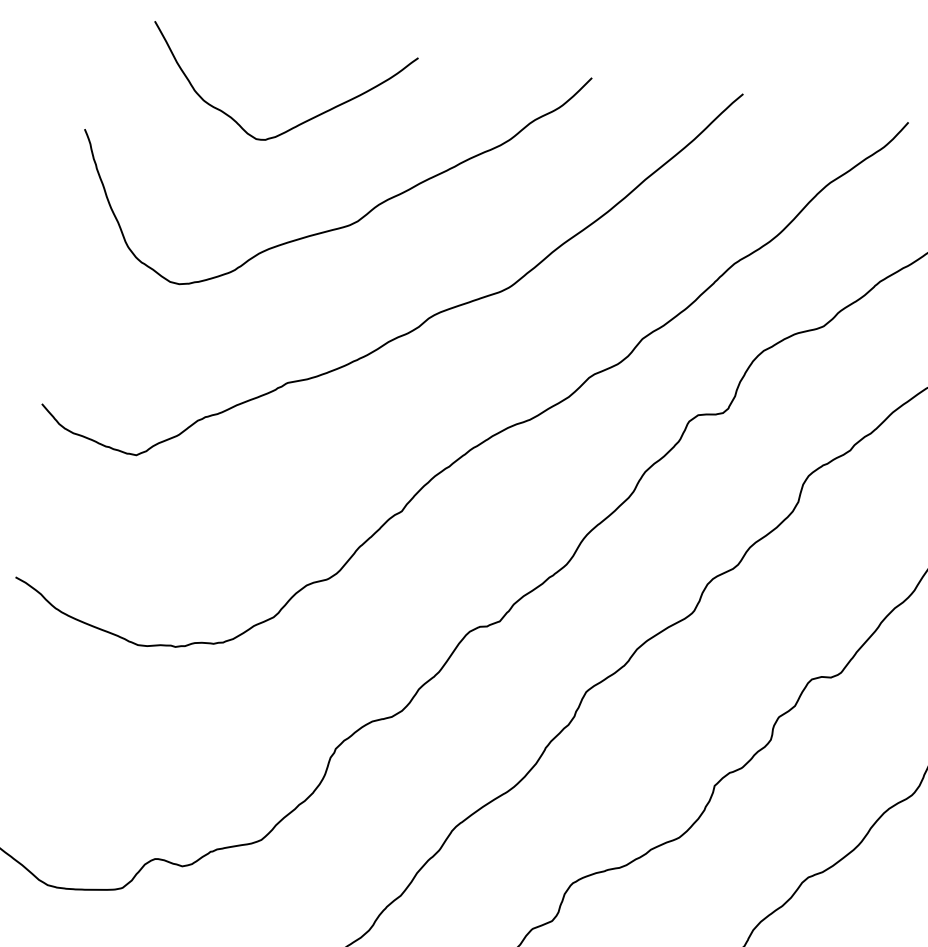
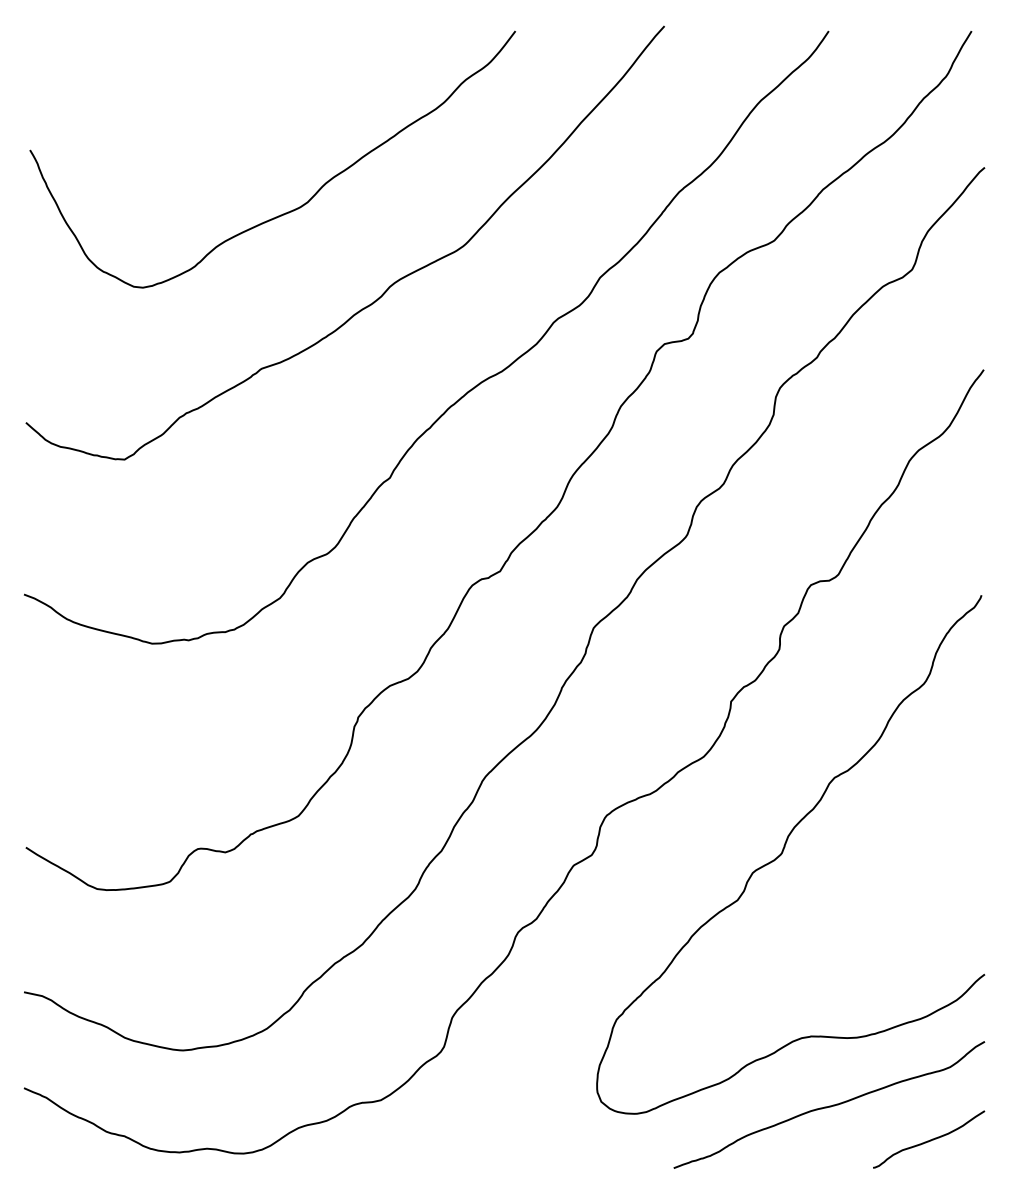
curve: (295, 125) -> (234, 117), removed

